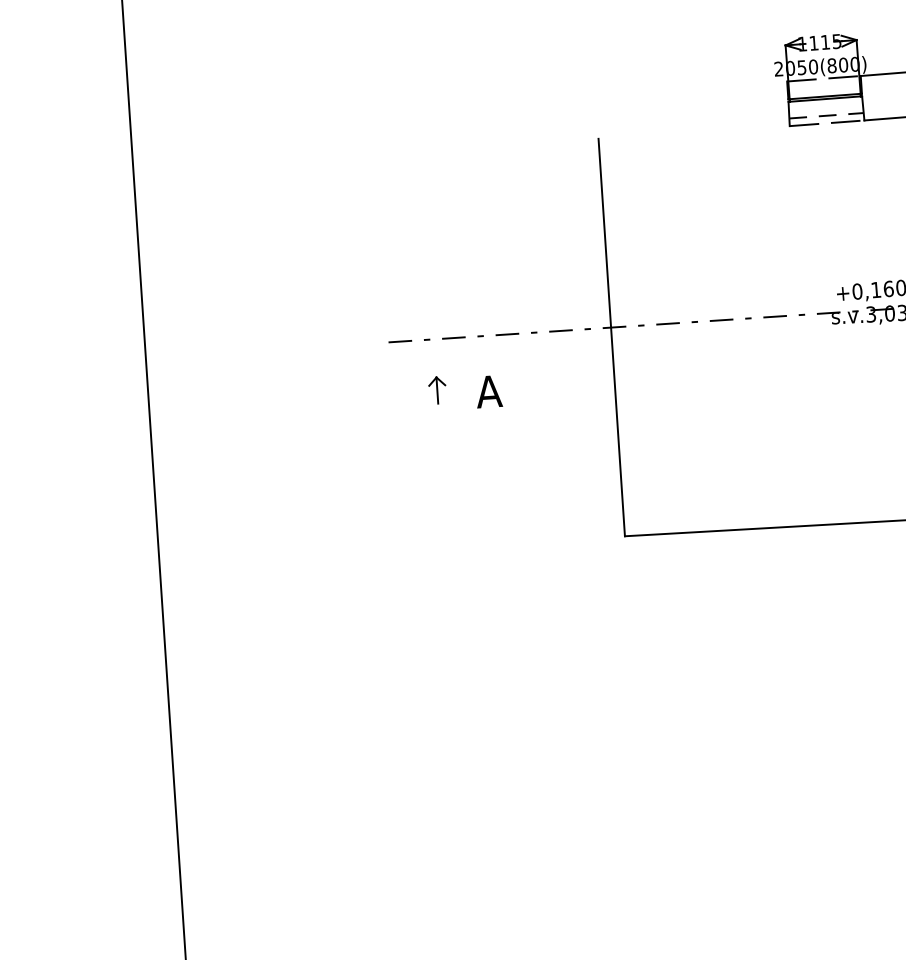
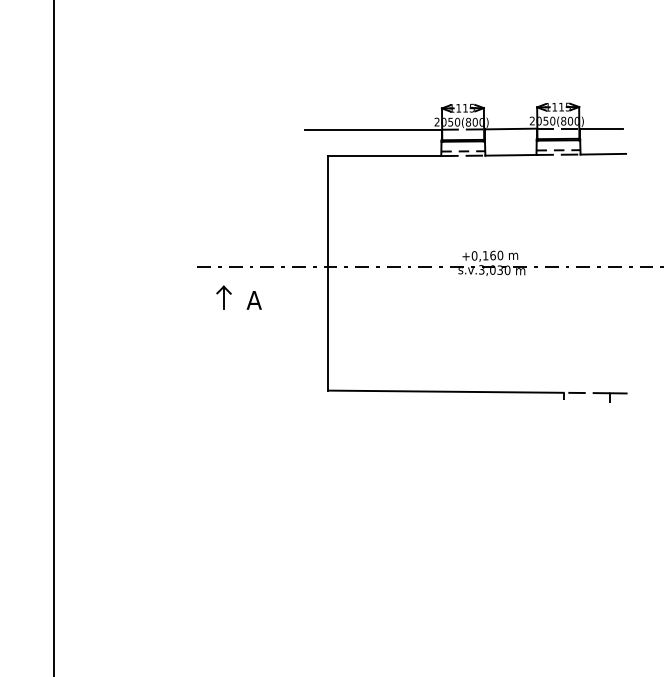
line: (671, 88) -> (373, 129), added
line: (693, 133) -> (384, 156), added
part: (436, 390) -> (223, 297), size x1.43

